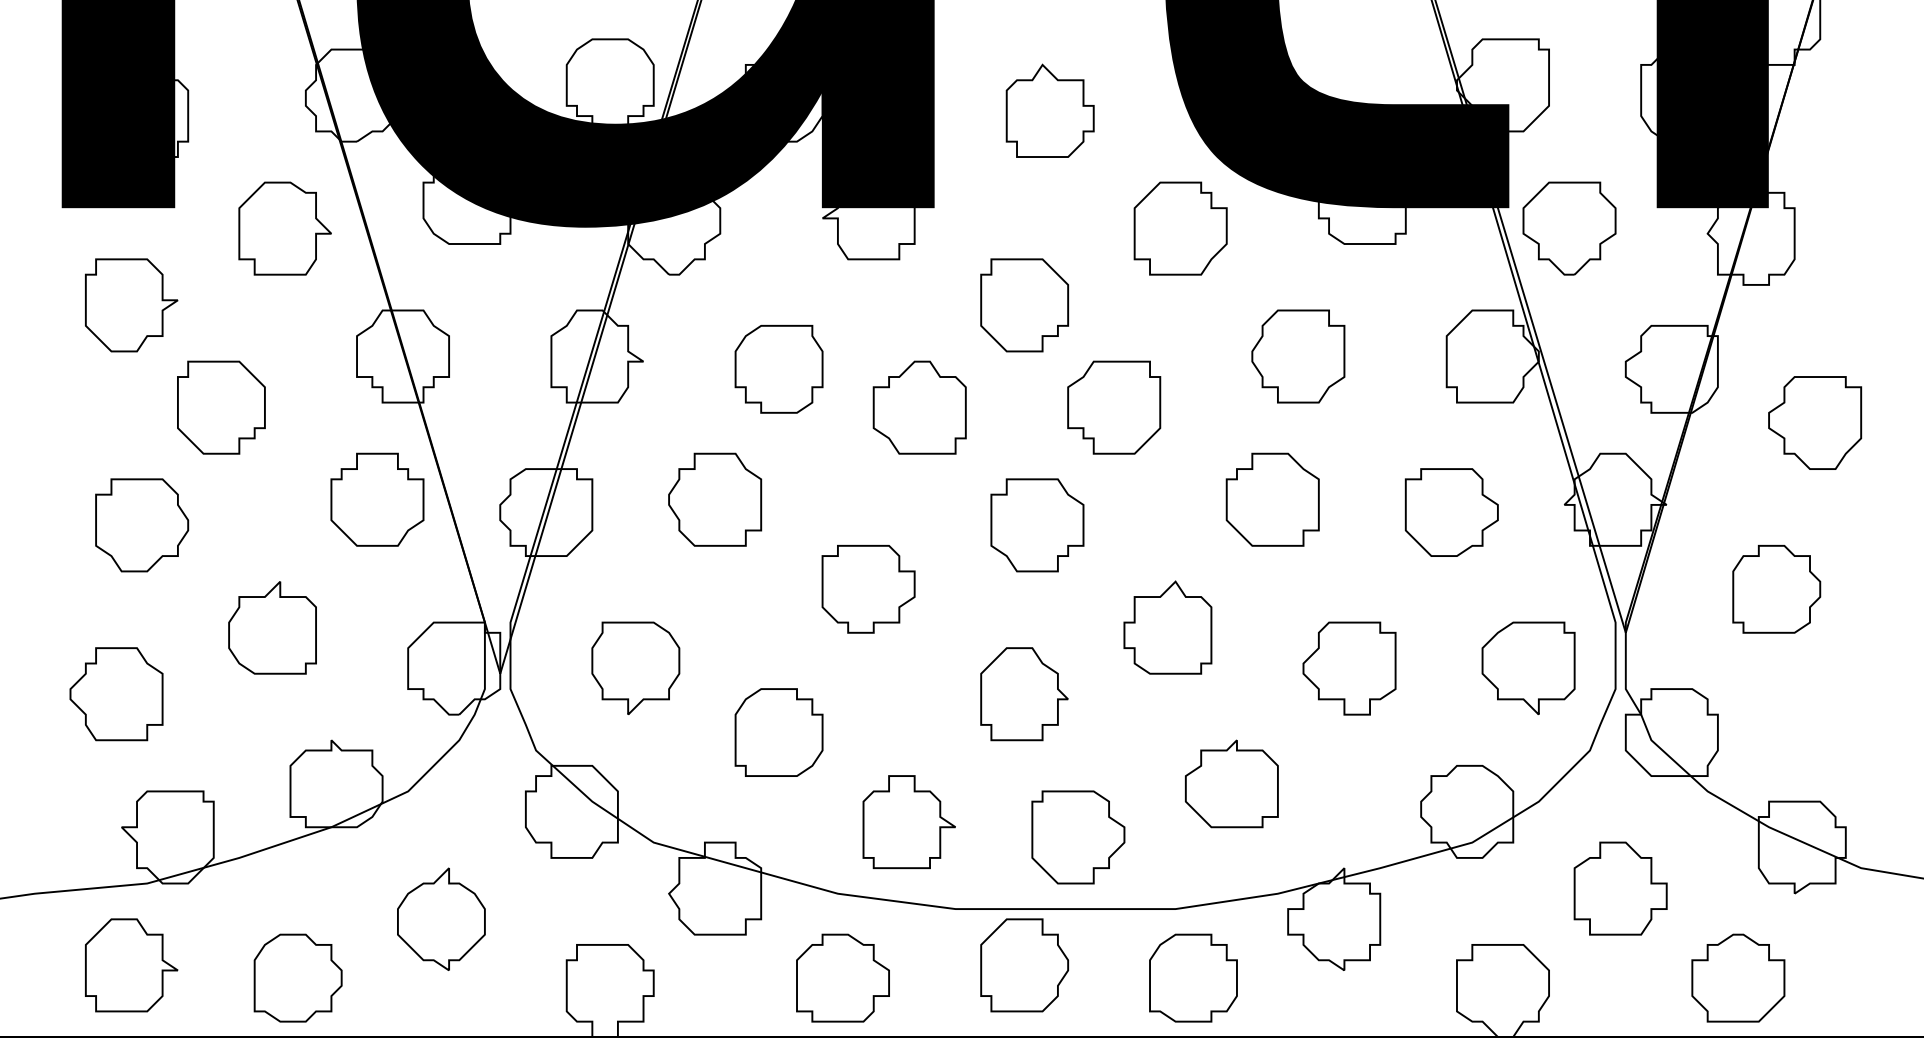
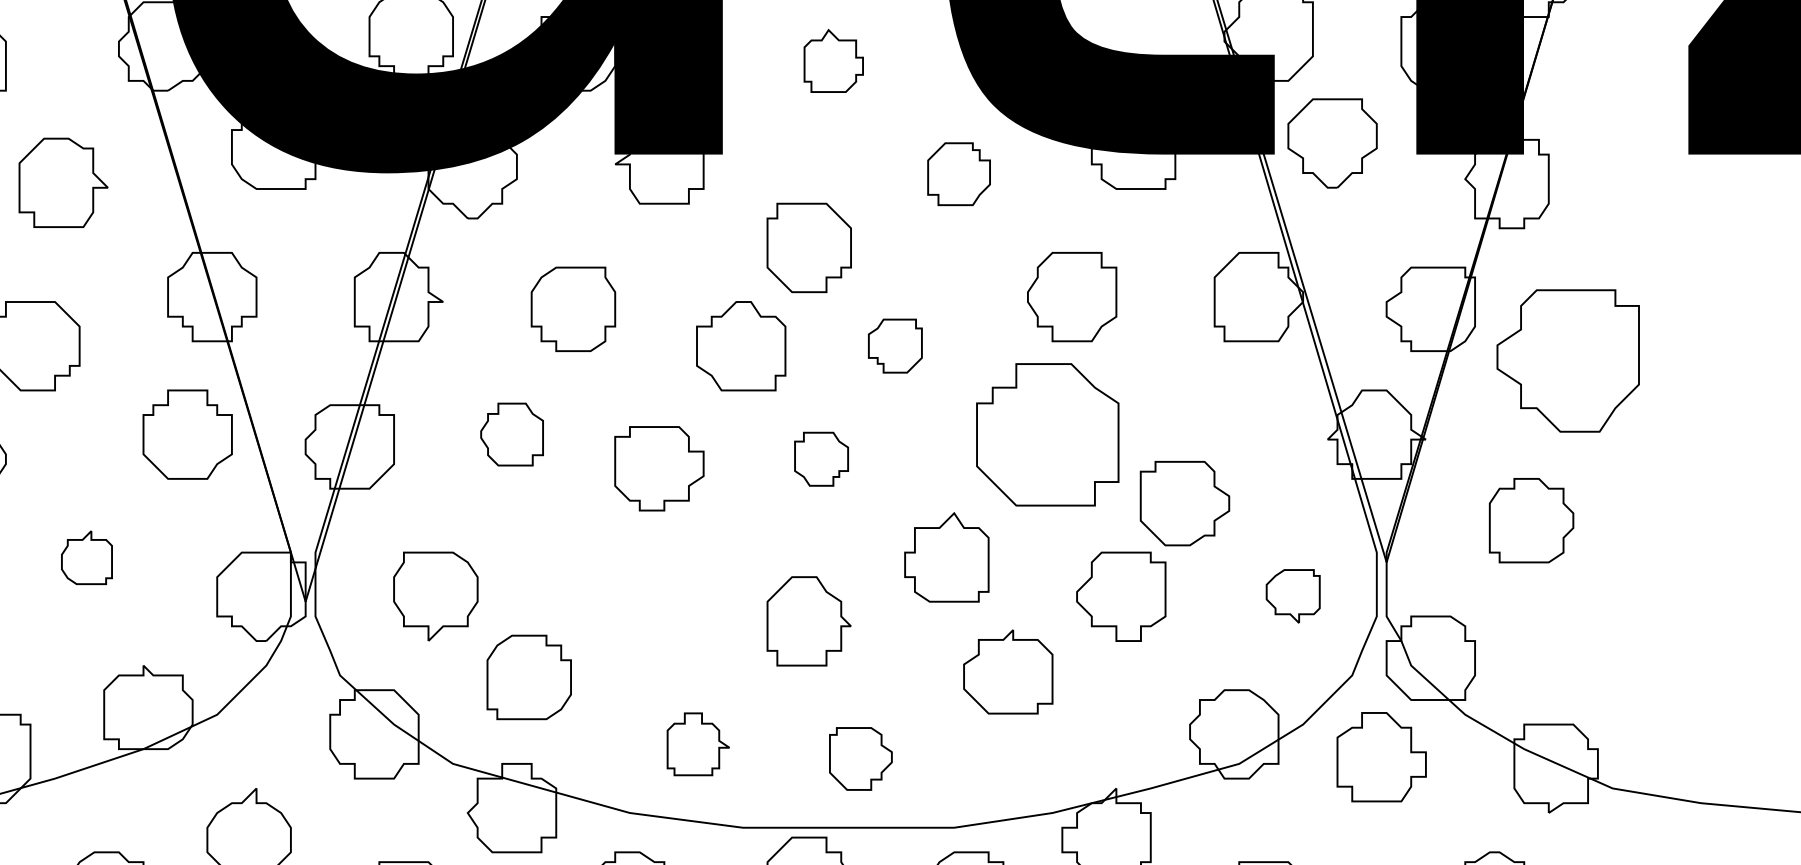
part: (1049, 110) -> (833, 60), size x0.7
part: (284, 228) -> (62, 182), moved
part: (1180, 228) -> (958, 174), size x0.7
part: (1569, 228) -> (1332, 143), moved
part: (919, 407) -> (740, 346), moved
part: (1114, 407) -> (895, 346), size x0.6
part: (1815, 422) -> (1568, 360), size x1.6
part: (715, 499) -> (512, 434), size x0.7
part: (1272, 499) -> (1047, 434), size x1.6
part: (1451, 512) -> (1184, 503), moved
part: (1037, 525) -> (821, 459), size x0.6
part: (868, 589) -> (659, 468), moved
part: (272, 627) -> (86, 557), size x0.6
part: (1528, 667) -> (1293, 595), size x0.6
part: (778, 732) -> (528, 677), moved
part: (1231, 783) -> (1007, 671), moved
part: (908, 822) -> (697, 744), size x0.7
part: (1078, 837) -> (860, 758), size x0.7
part: (1620, 888) -> (1381, 757), moved

